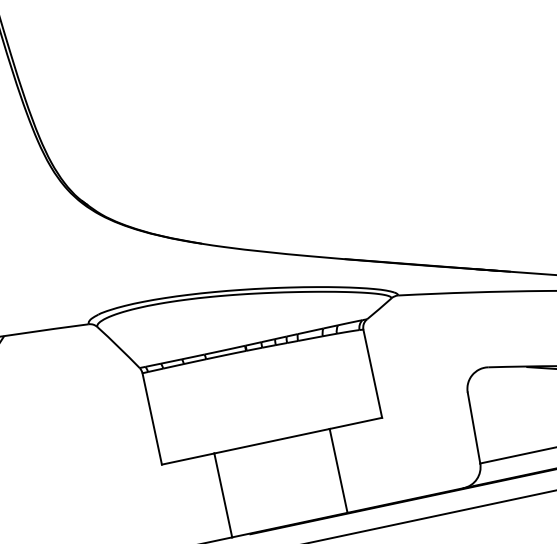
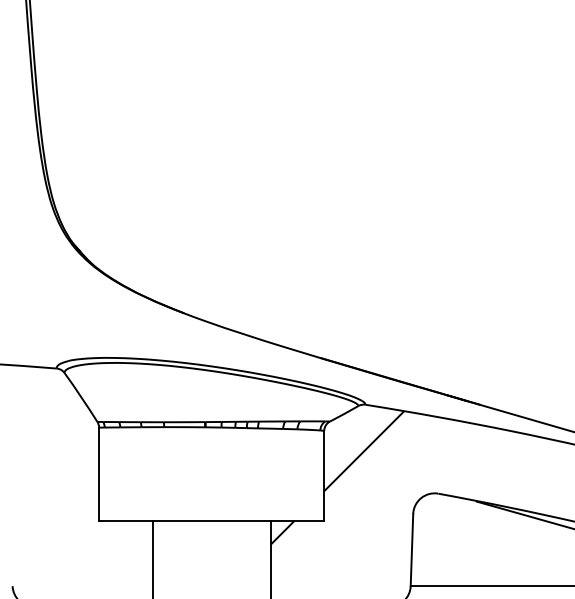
hatch: (386, 372) -> (337, 477), added

